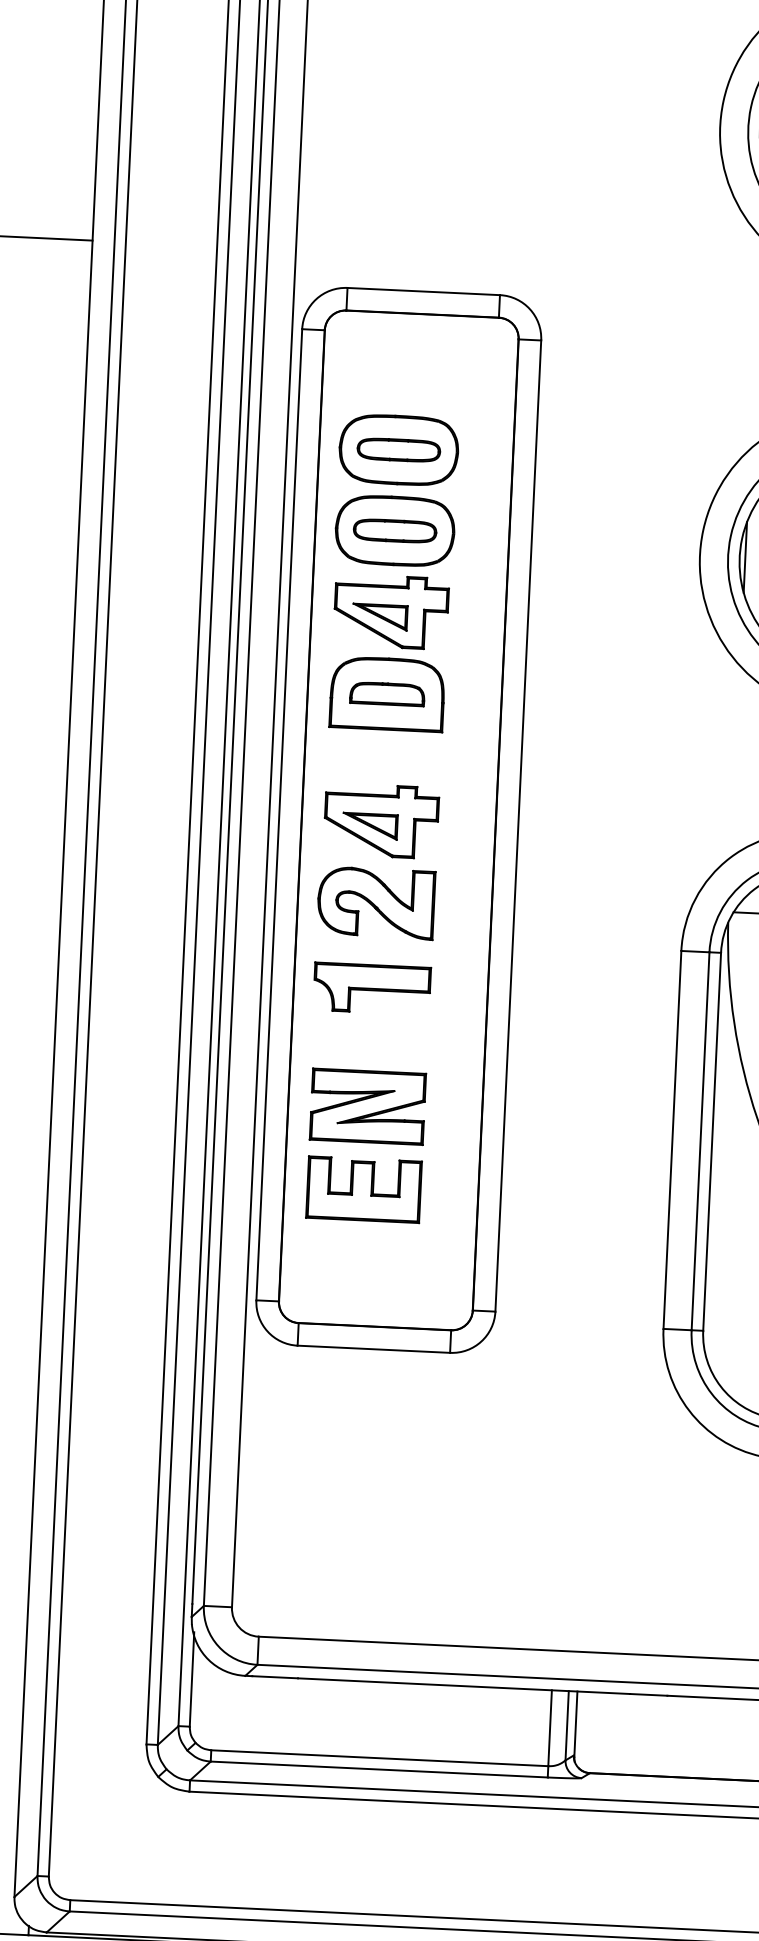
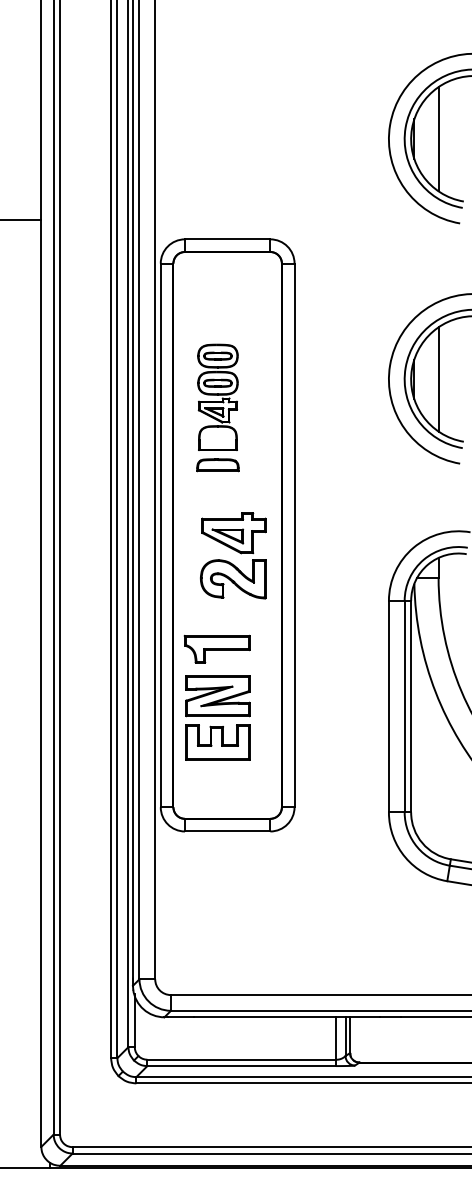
part: (392, 573) -> (217, 397), size x0.6
part: (378, 860) -> (233, 555), moved
part: (370, 987) -> (216, 648), moved

